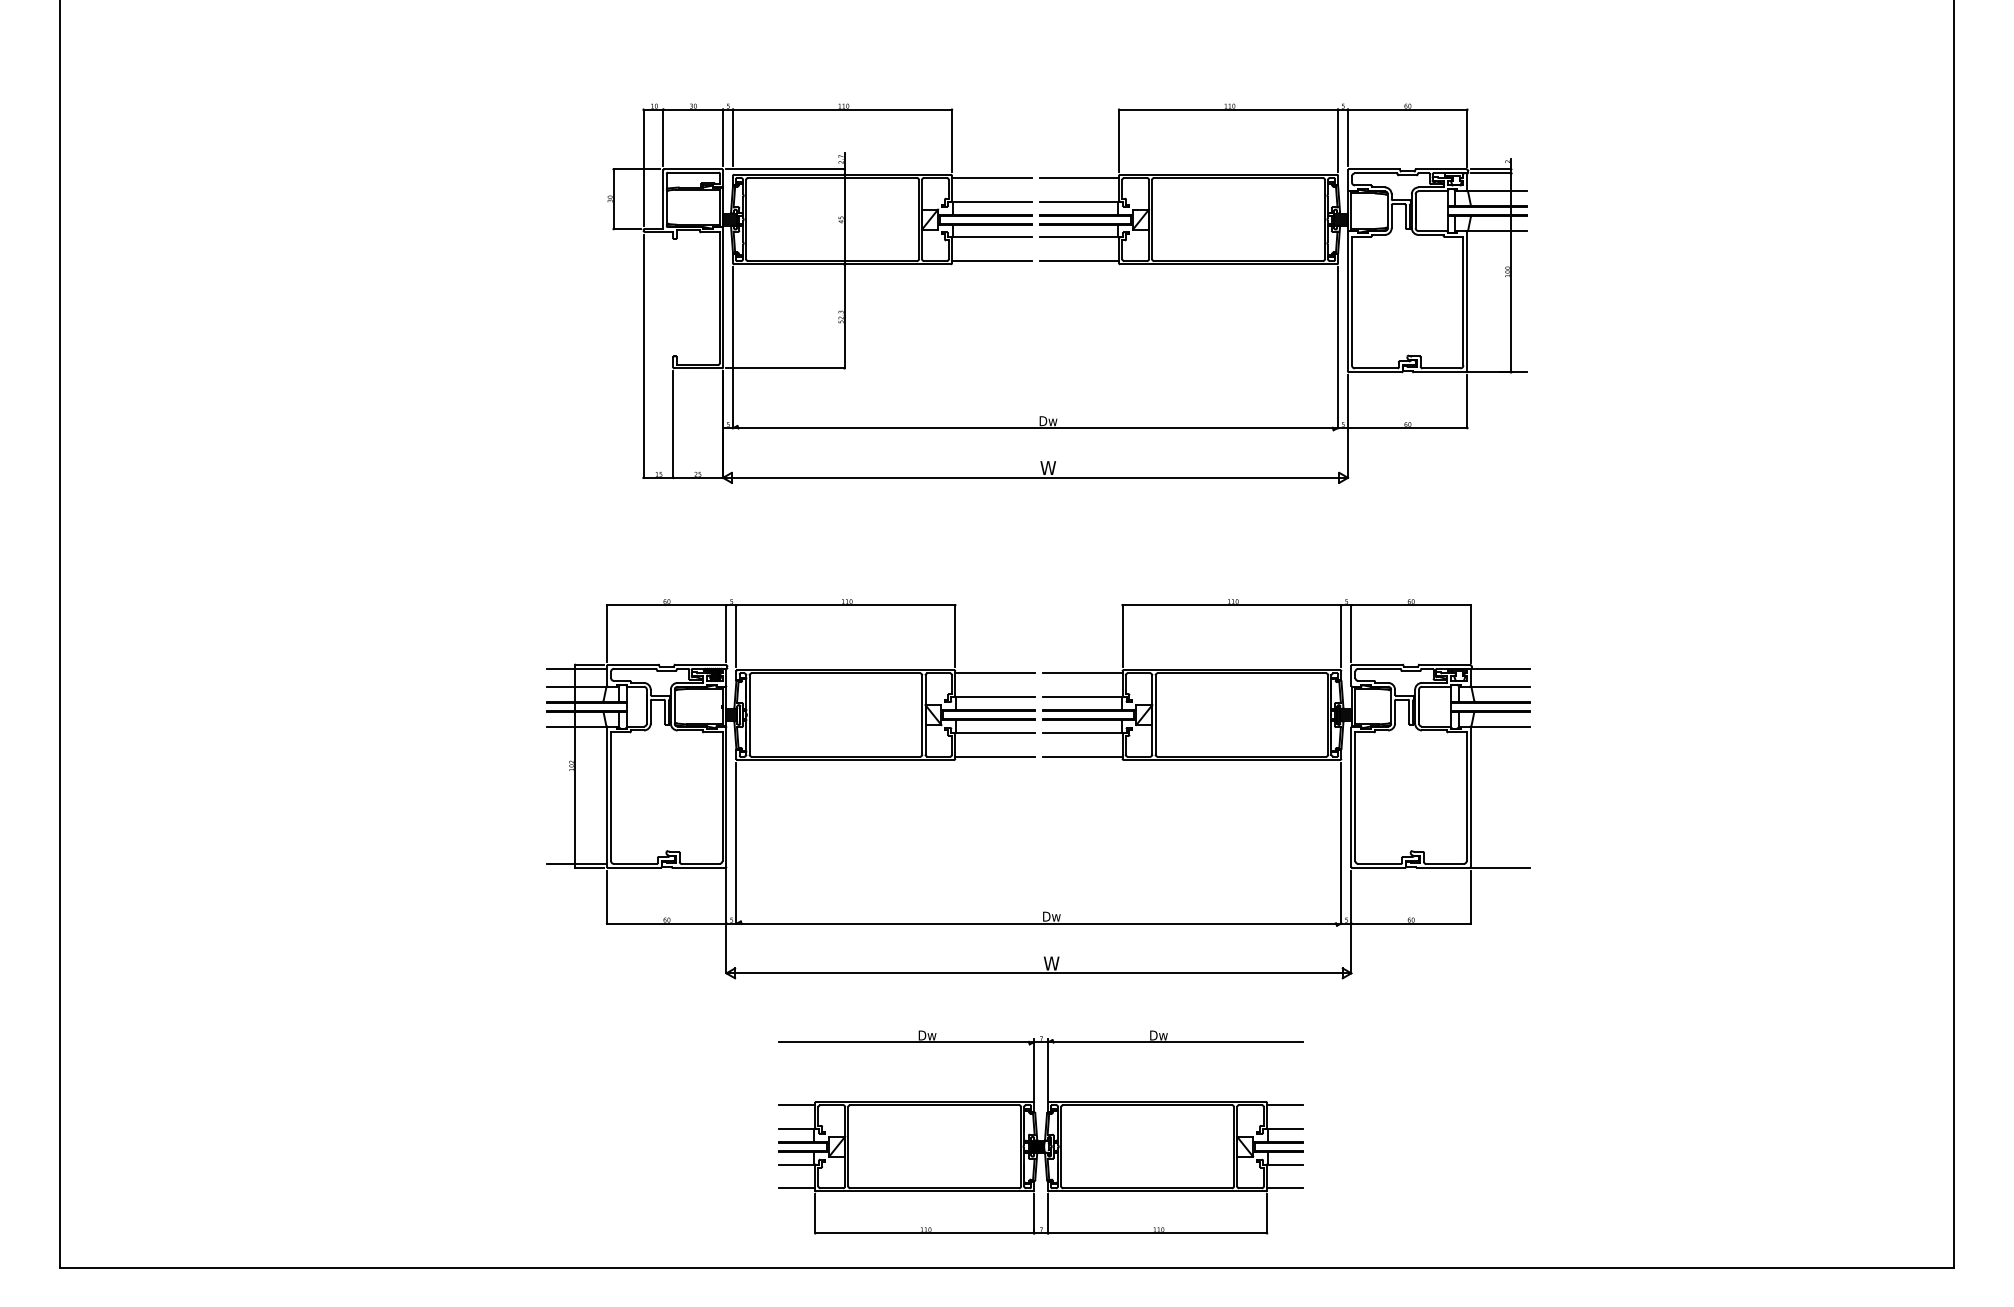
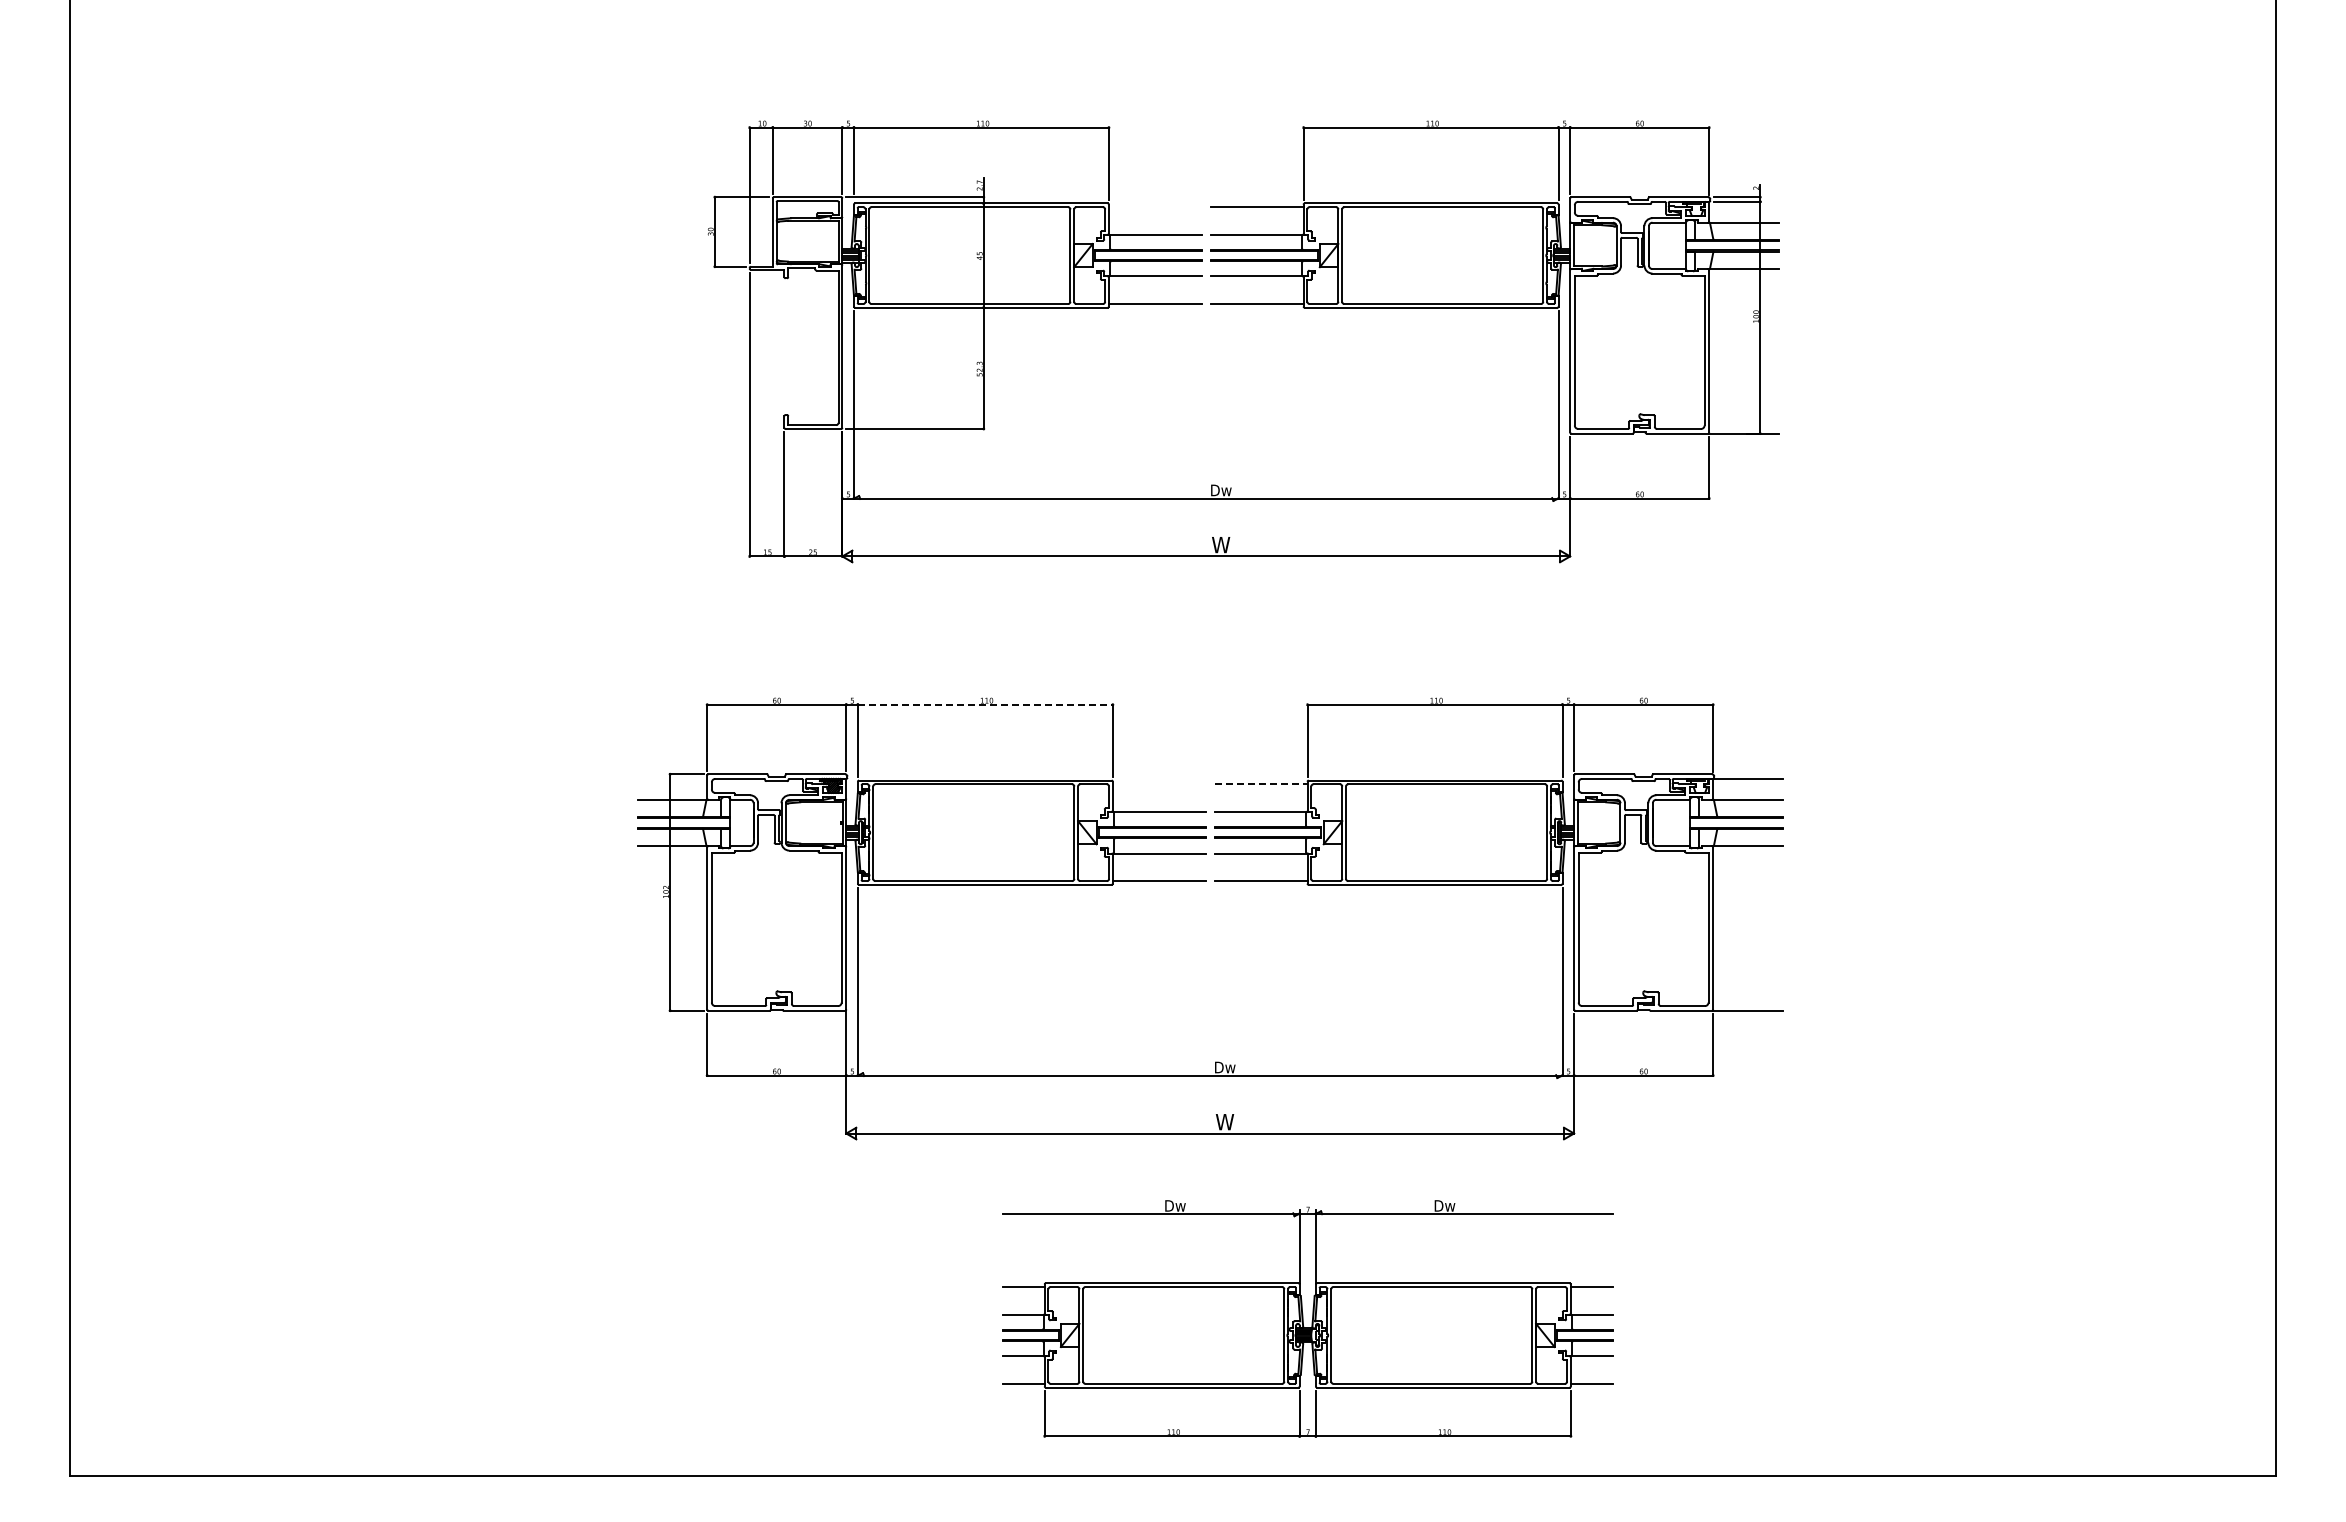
line: (991, 178) -> (1154, 207), removed
line: (846, 604) -> (985, 704), solid -> dashed
line: (577, 668) -> (672, 778), removed
line: (994, 673) -> (1158, 784), removed
line: (1082, 673) -> (1261, 784), solid -> dashed
line: (577, 864) -> (672, 1006), removed
part: (1040, 1132) -> (1307, 1318), moved

